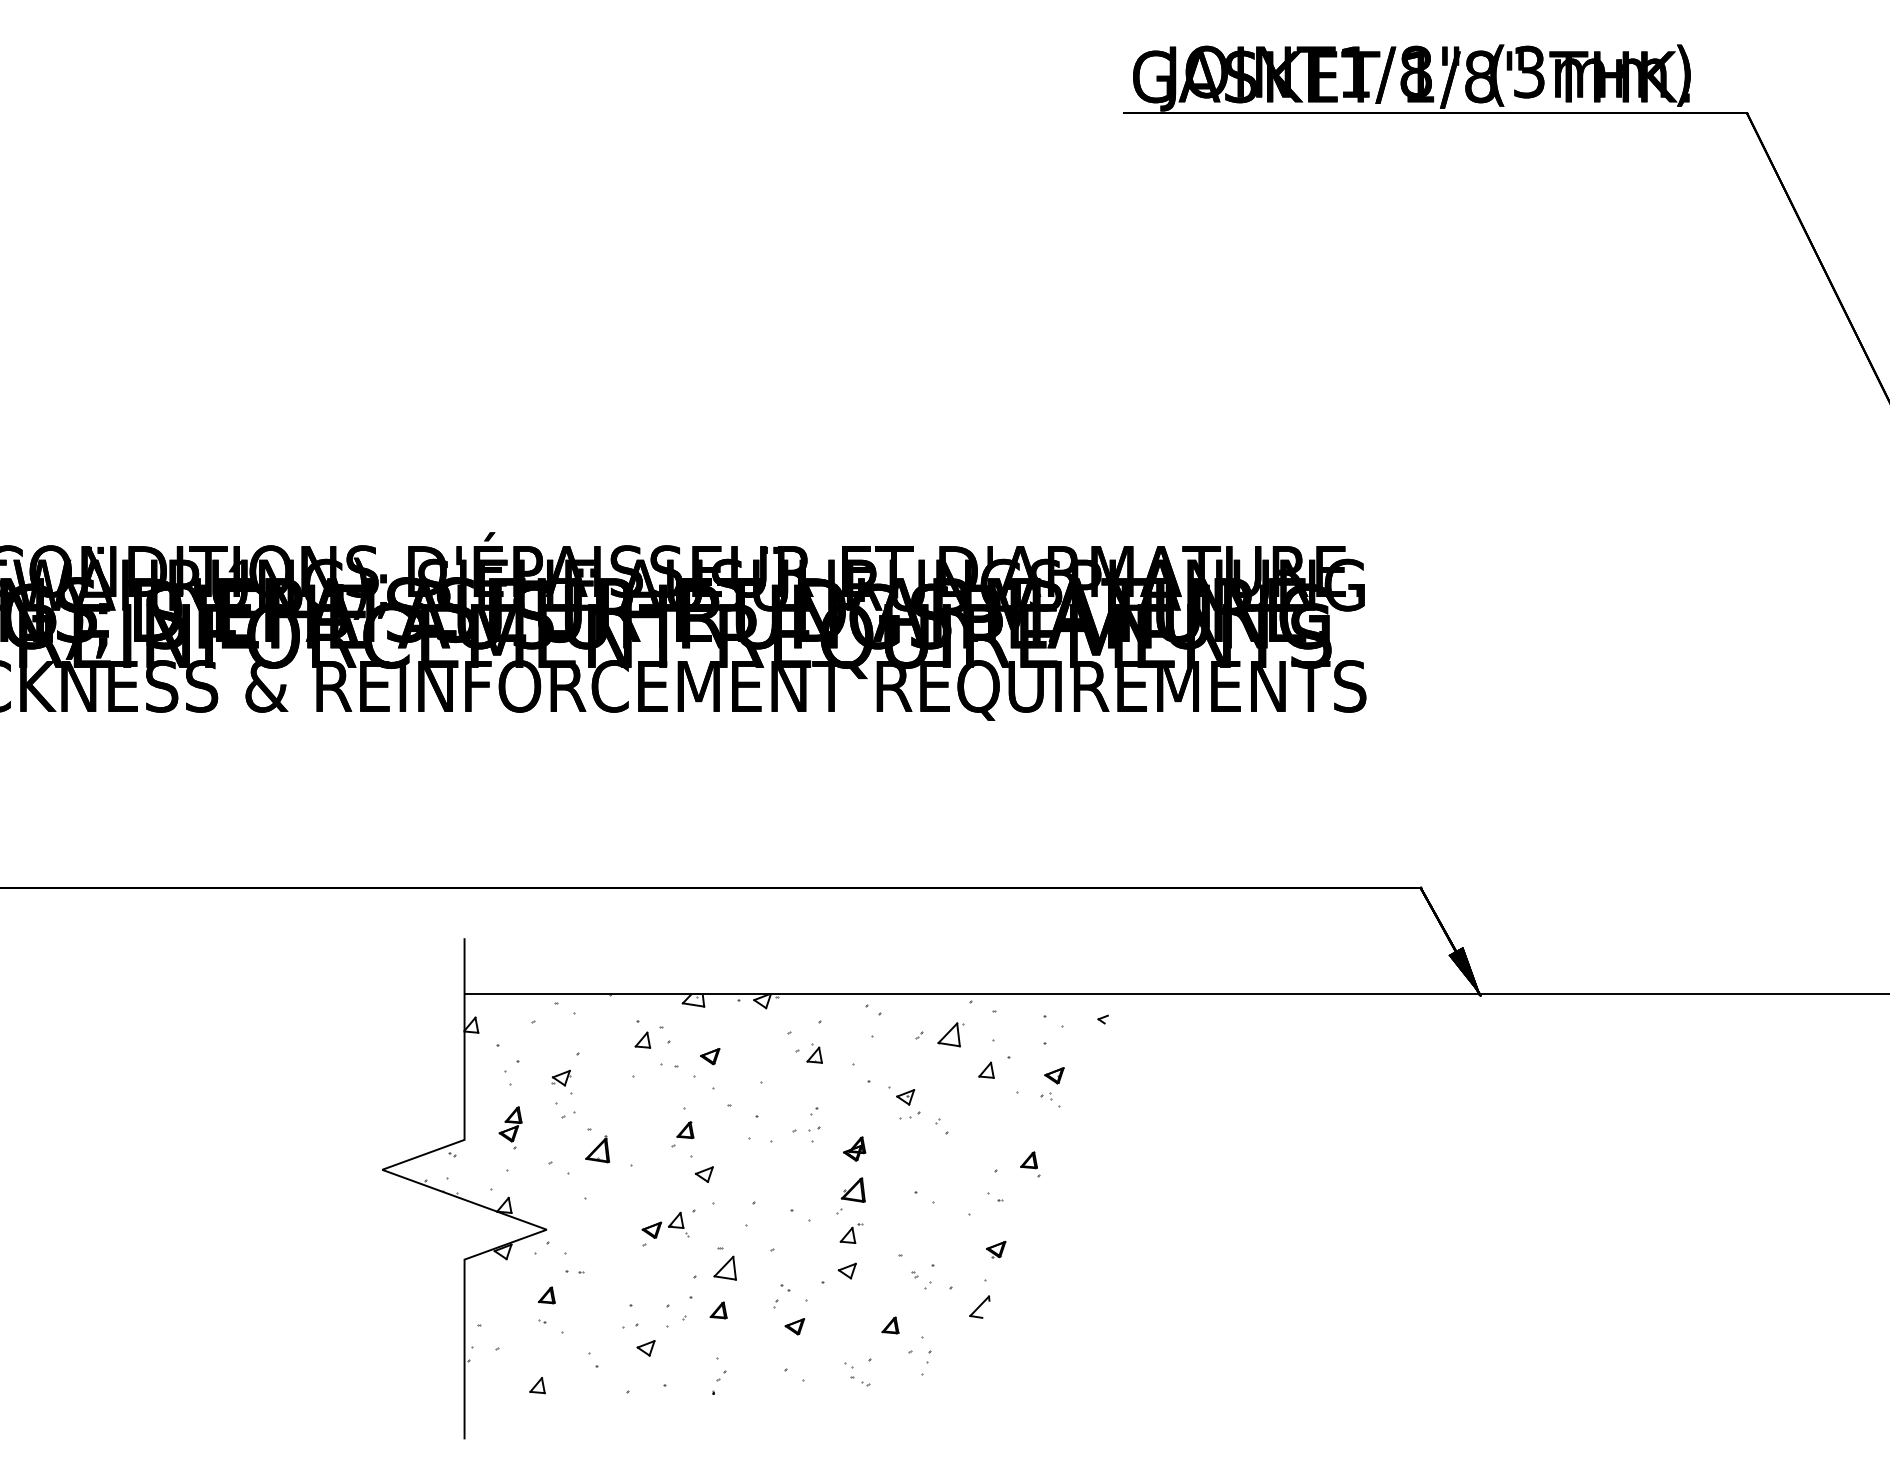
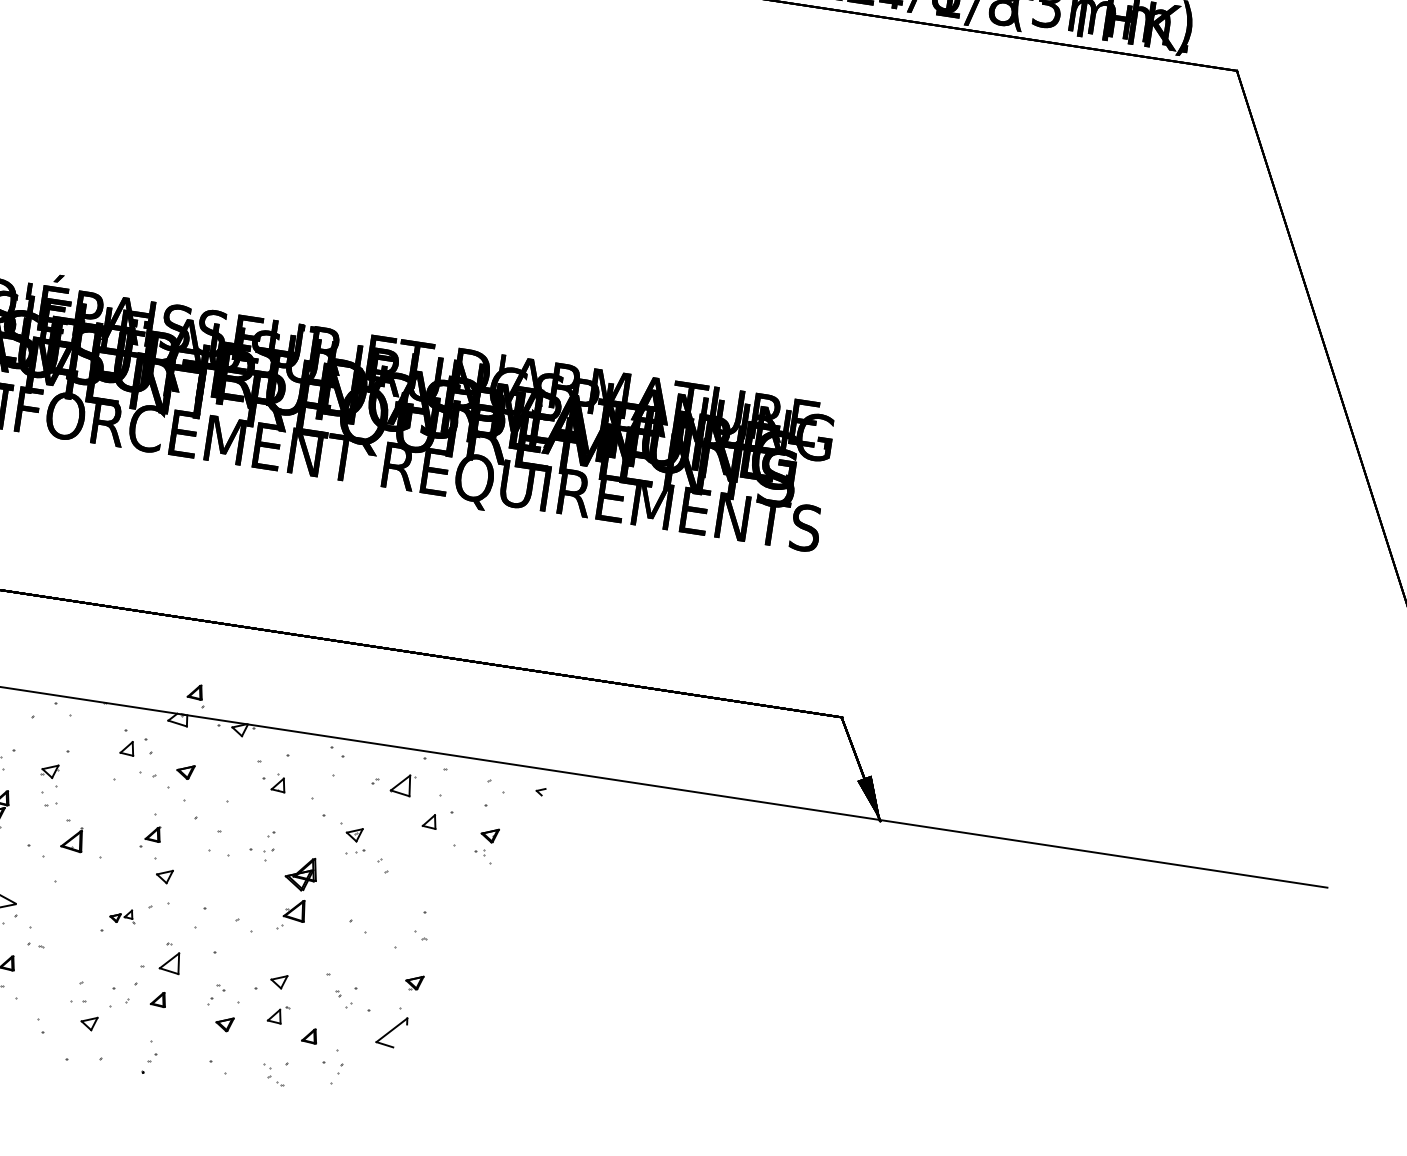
part: (854, 1148) -> (301, 873), size x1.6
part: (1030, 1164) -> (196, 695), moved
part: (665, 1224) -> (123, 915), size x0.6
part: (851, 1233) -> (278, 1014), moved
part: (979, 1306) -> (391, 1030), size x1.6

